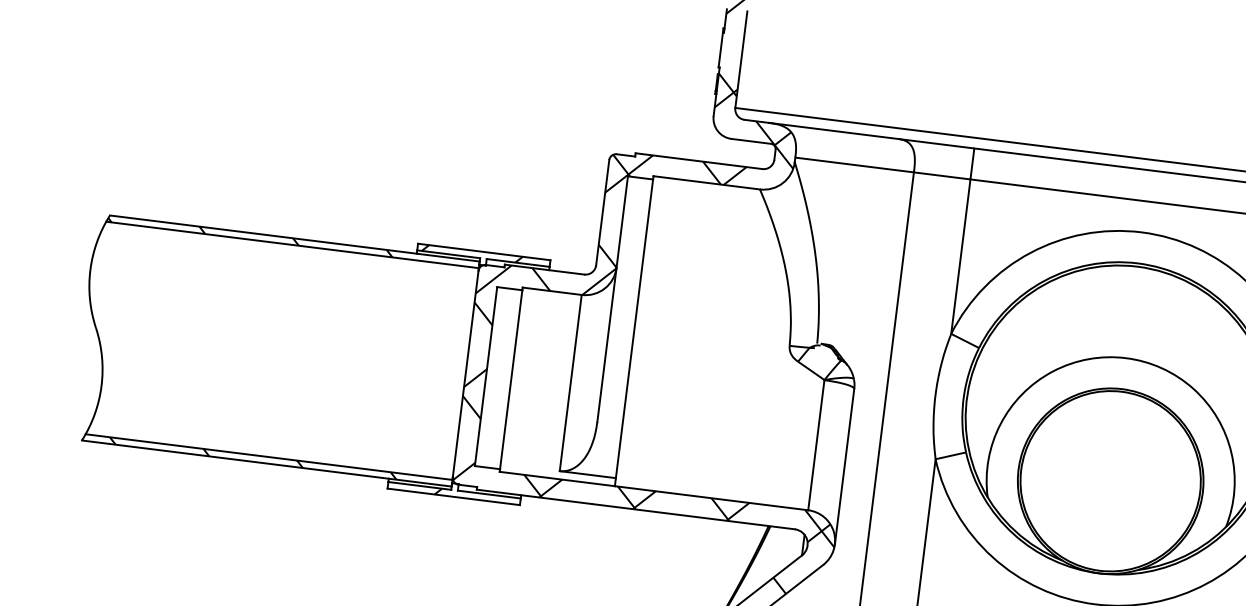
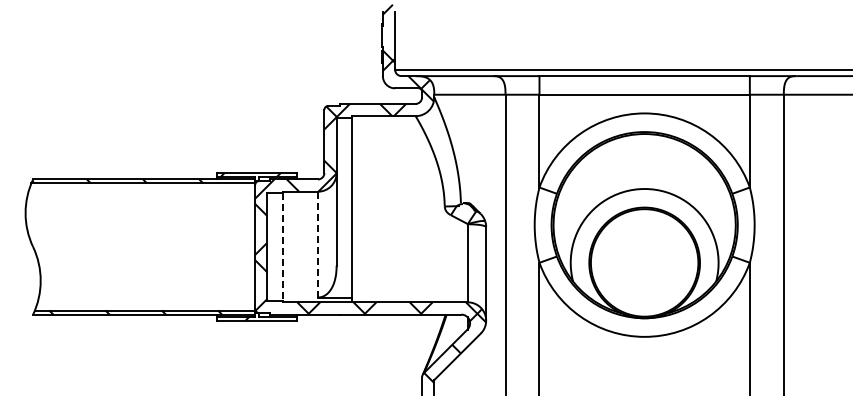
line: (510, 380) -> (282, 247), solid -> dashed
line: (571, 382) -> (318, 244), solid -> dashed

